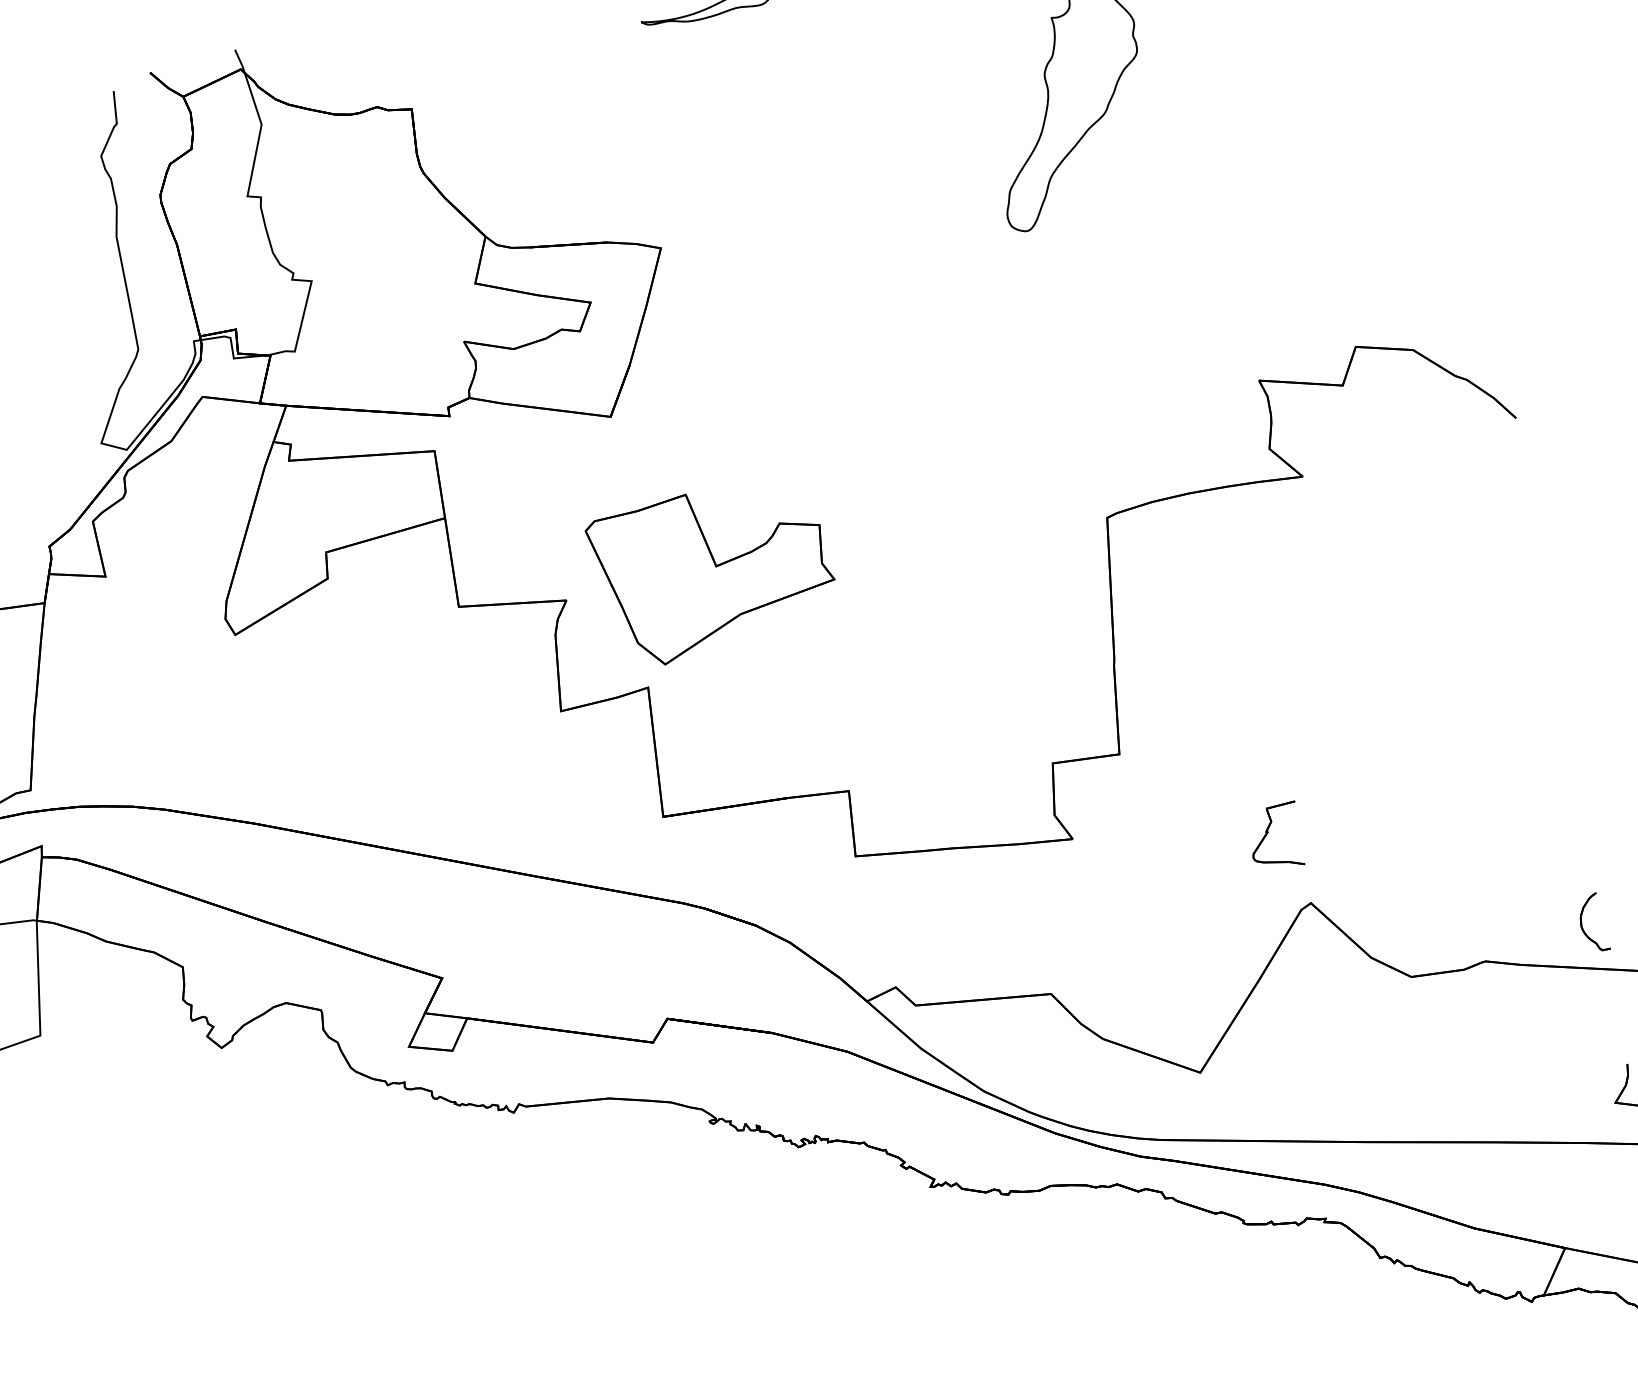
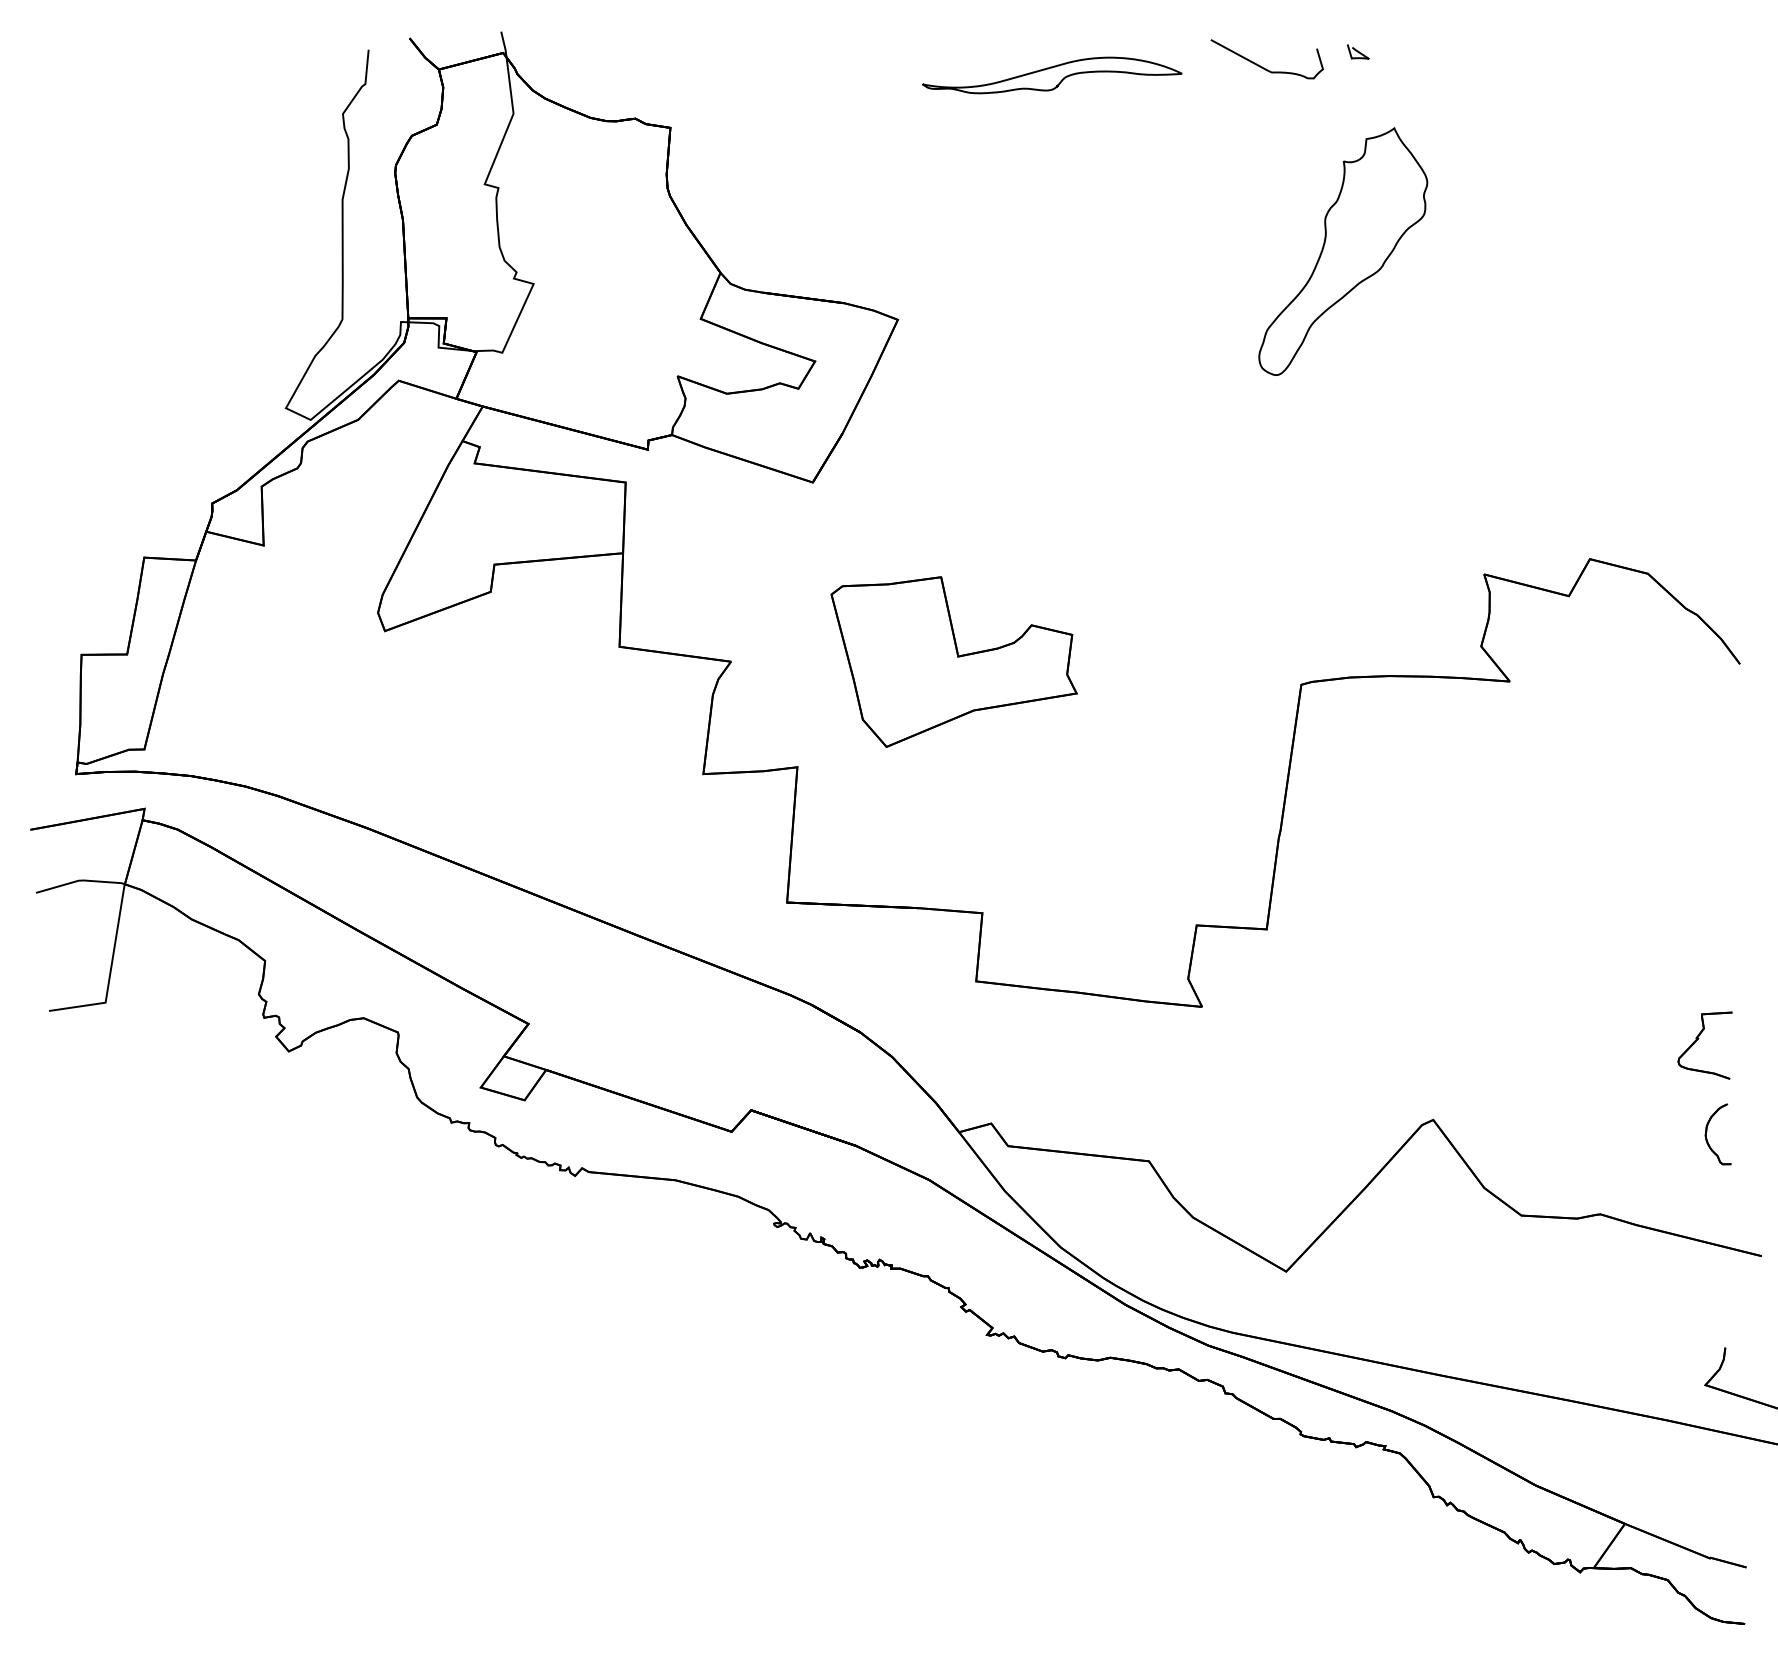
part: (712, 571) -> (953, 661), moved
part: (1268, 832) -> (1698, 1039), moved
part: (1582, 922) -> (1707, 1131), moved

